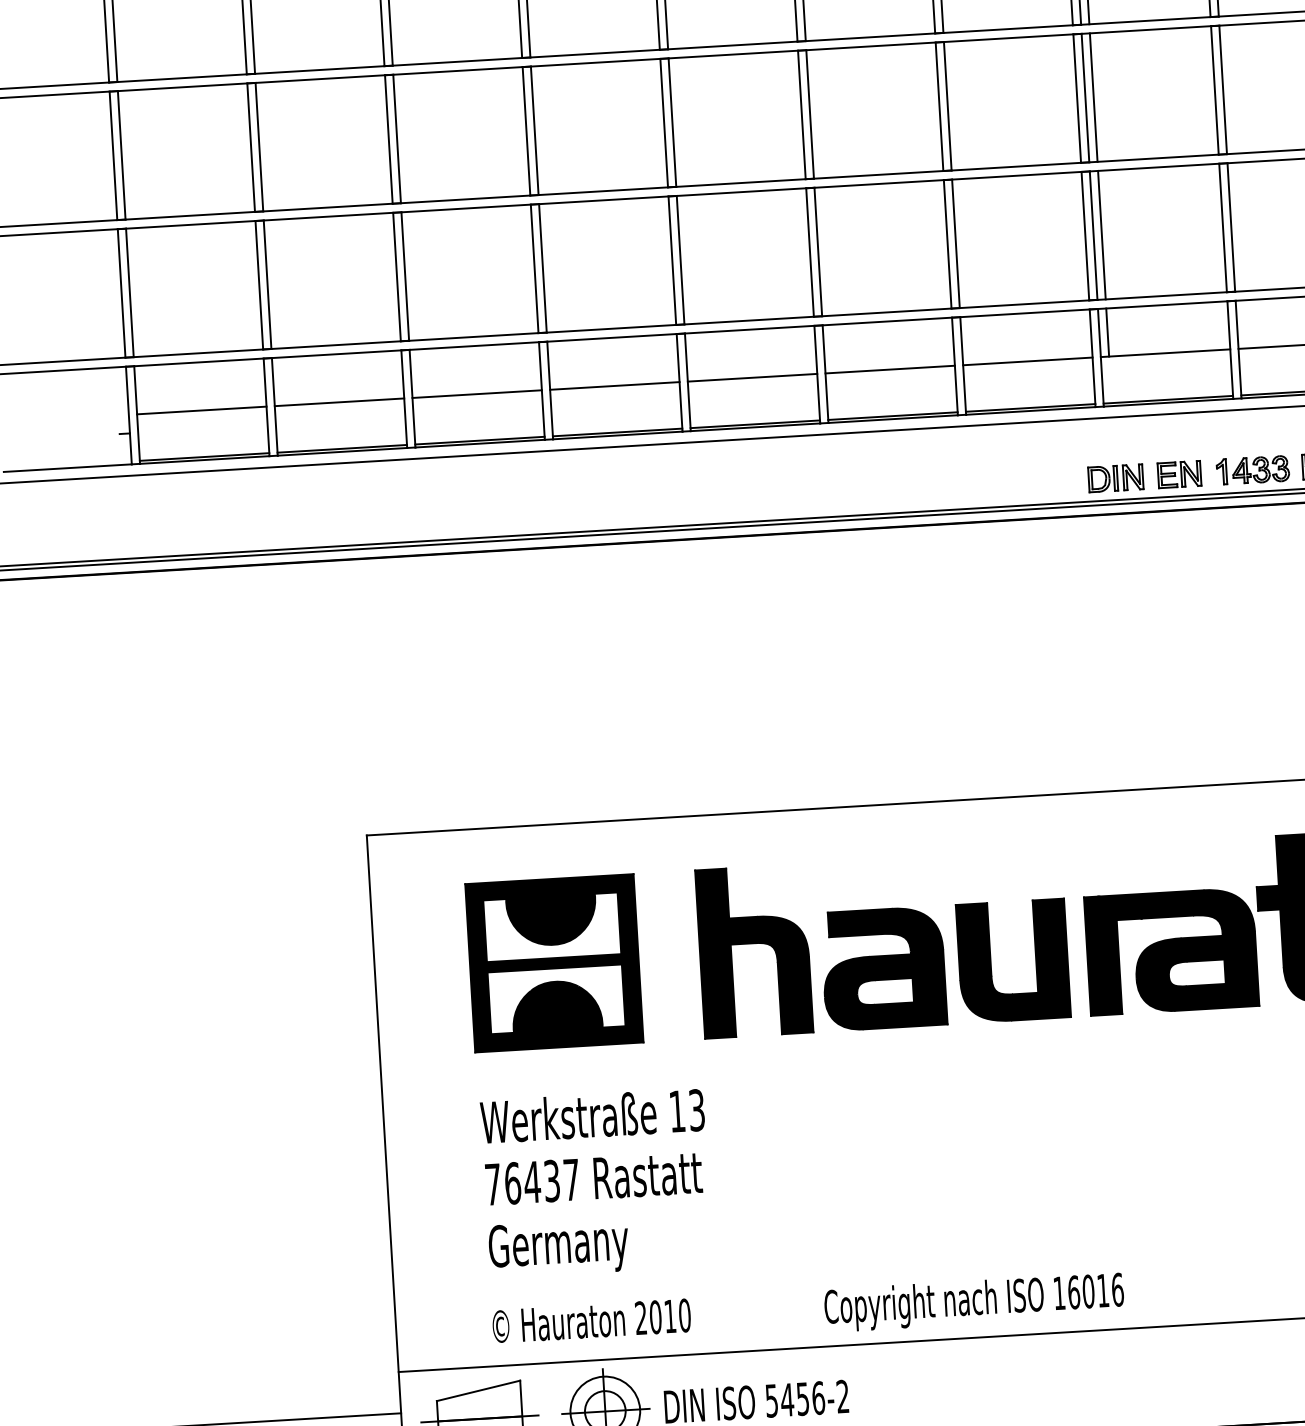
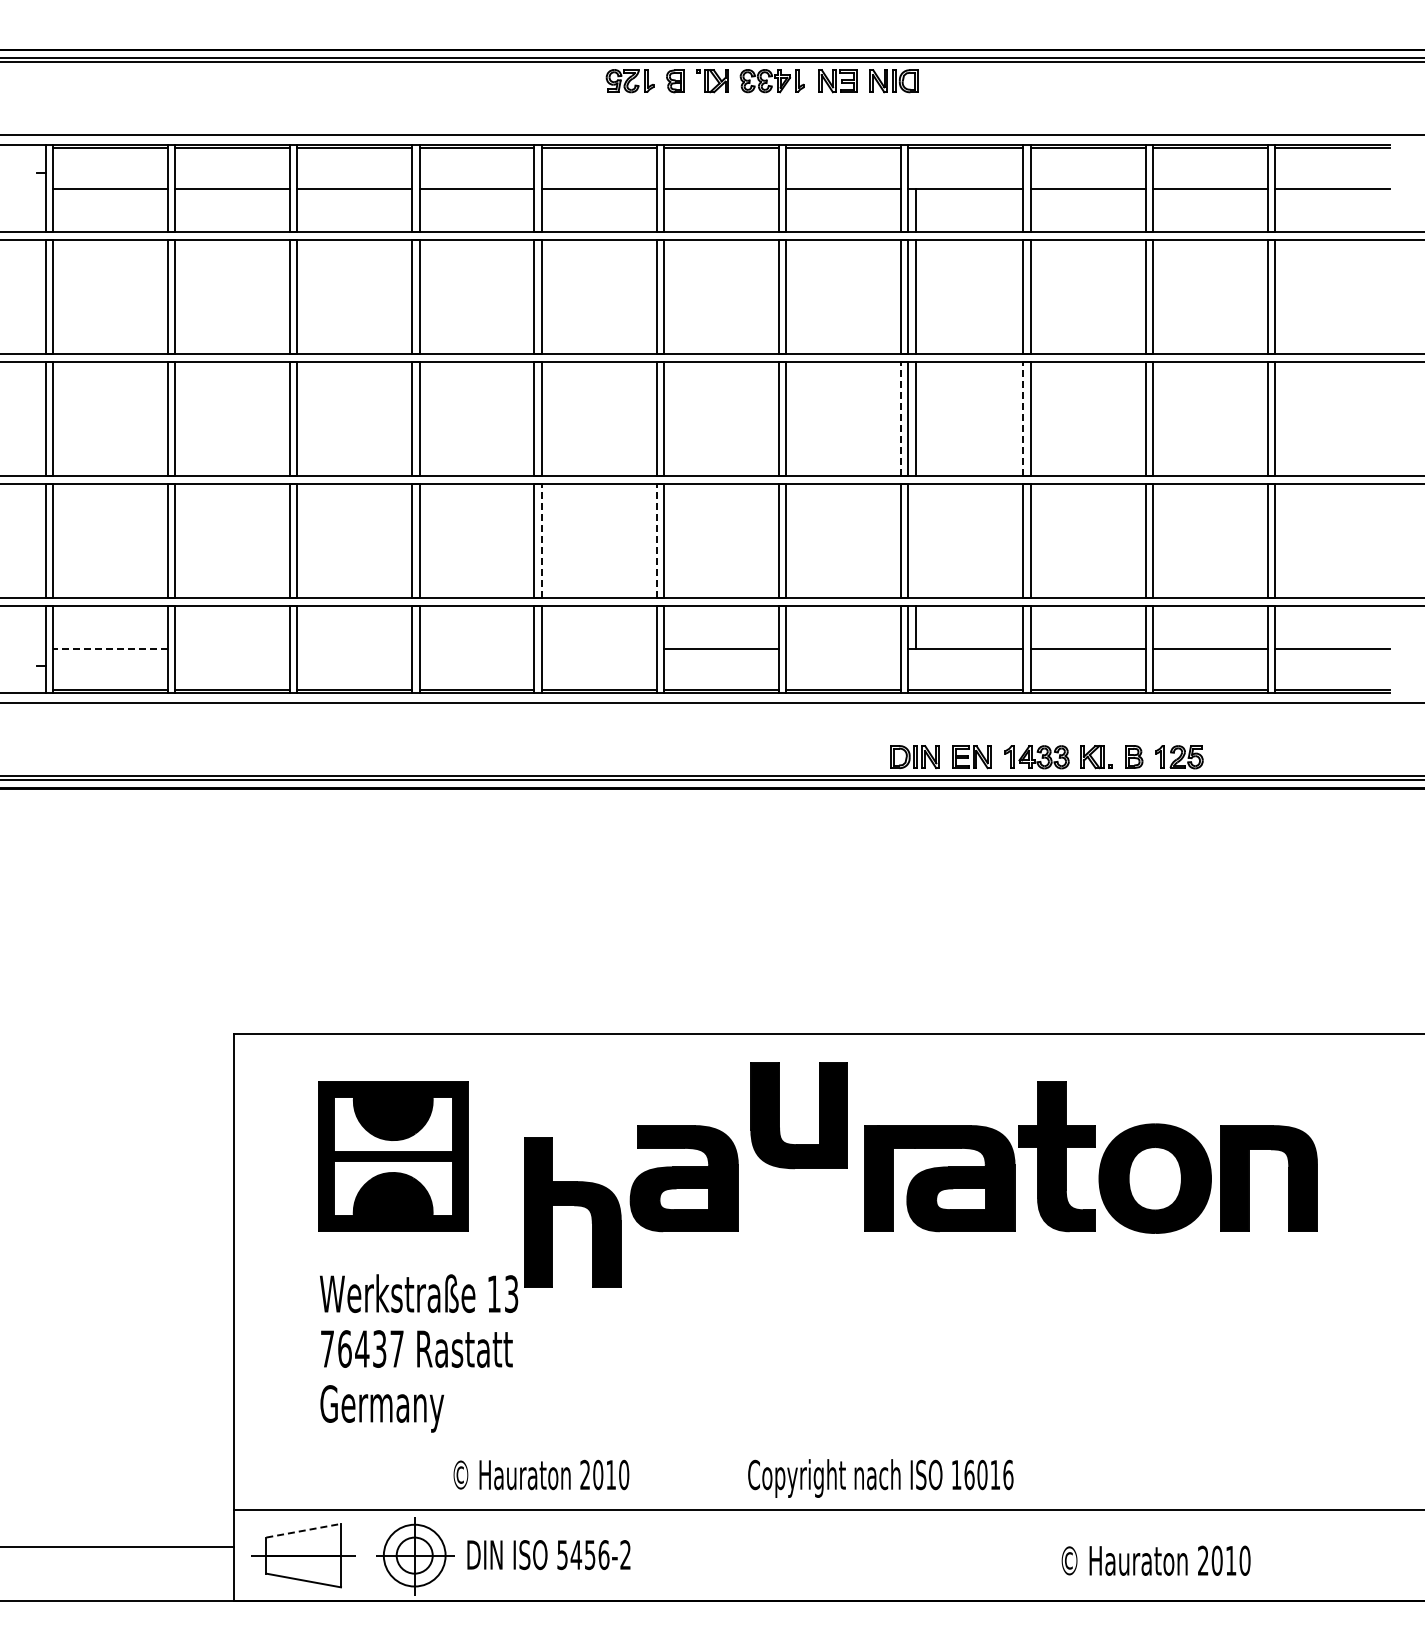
line: (1215, 89) -> (1023, 418), solid -> dashed
line: (1077, 97) -> (901, 418), solid -> dashed
line: (1101, 235) -> (915, 541), removed
line: (809, 251) -> (656, 540), solid -> dashed
line: (680, 259) -> (541, 540), solid -> dashed
line: (1027, 361) -> (843, 649), removed
line: (751, 378) -> (598, 649), removed
line: (614, 386) -> (476, 649), removed
line: (476, 394) -> (354, 649), removed
line: (339, 402) -> (232, 649), removed
line: (200, 411) -> (109, 649), solid -> dashed
part: (755, 944) -> (574, 1206), moved
part: (991, 962) -> (779, 1115), moved
text: (808, 1312) -> (733, 1478), moved
line: (478, 1390) -> (303, 1530), solid -> dashed

